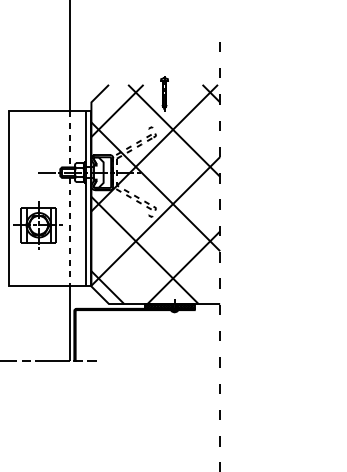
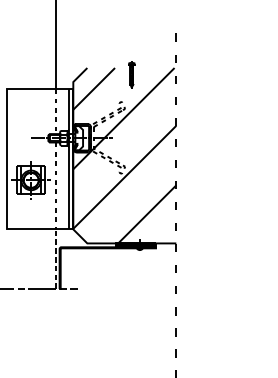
hatch: (155, 194) -> (124, 155), removed
line: (69, 323) -> (55, 259), solid -> dashed

